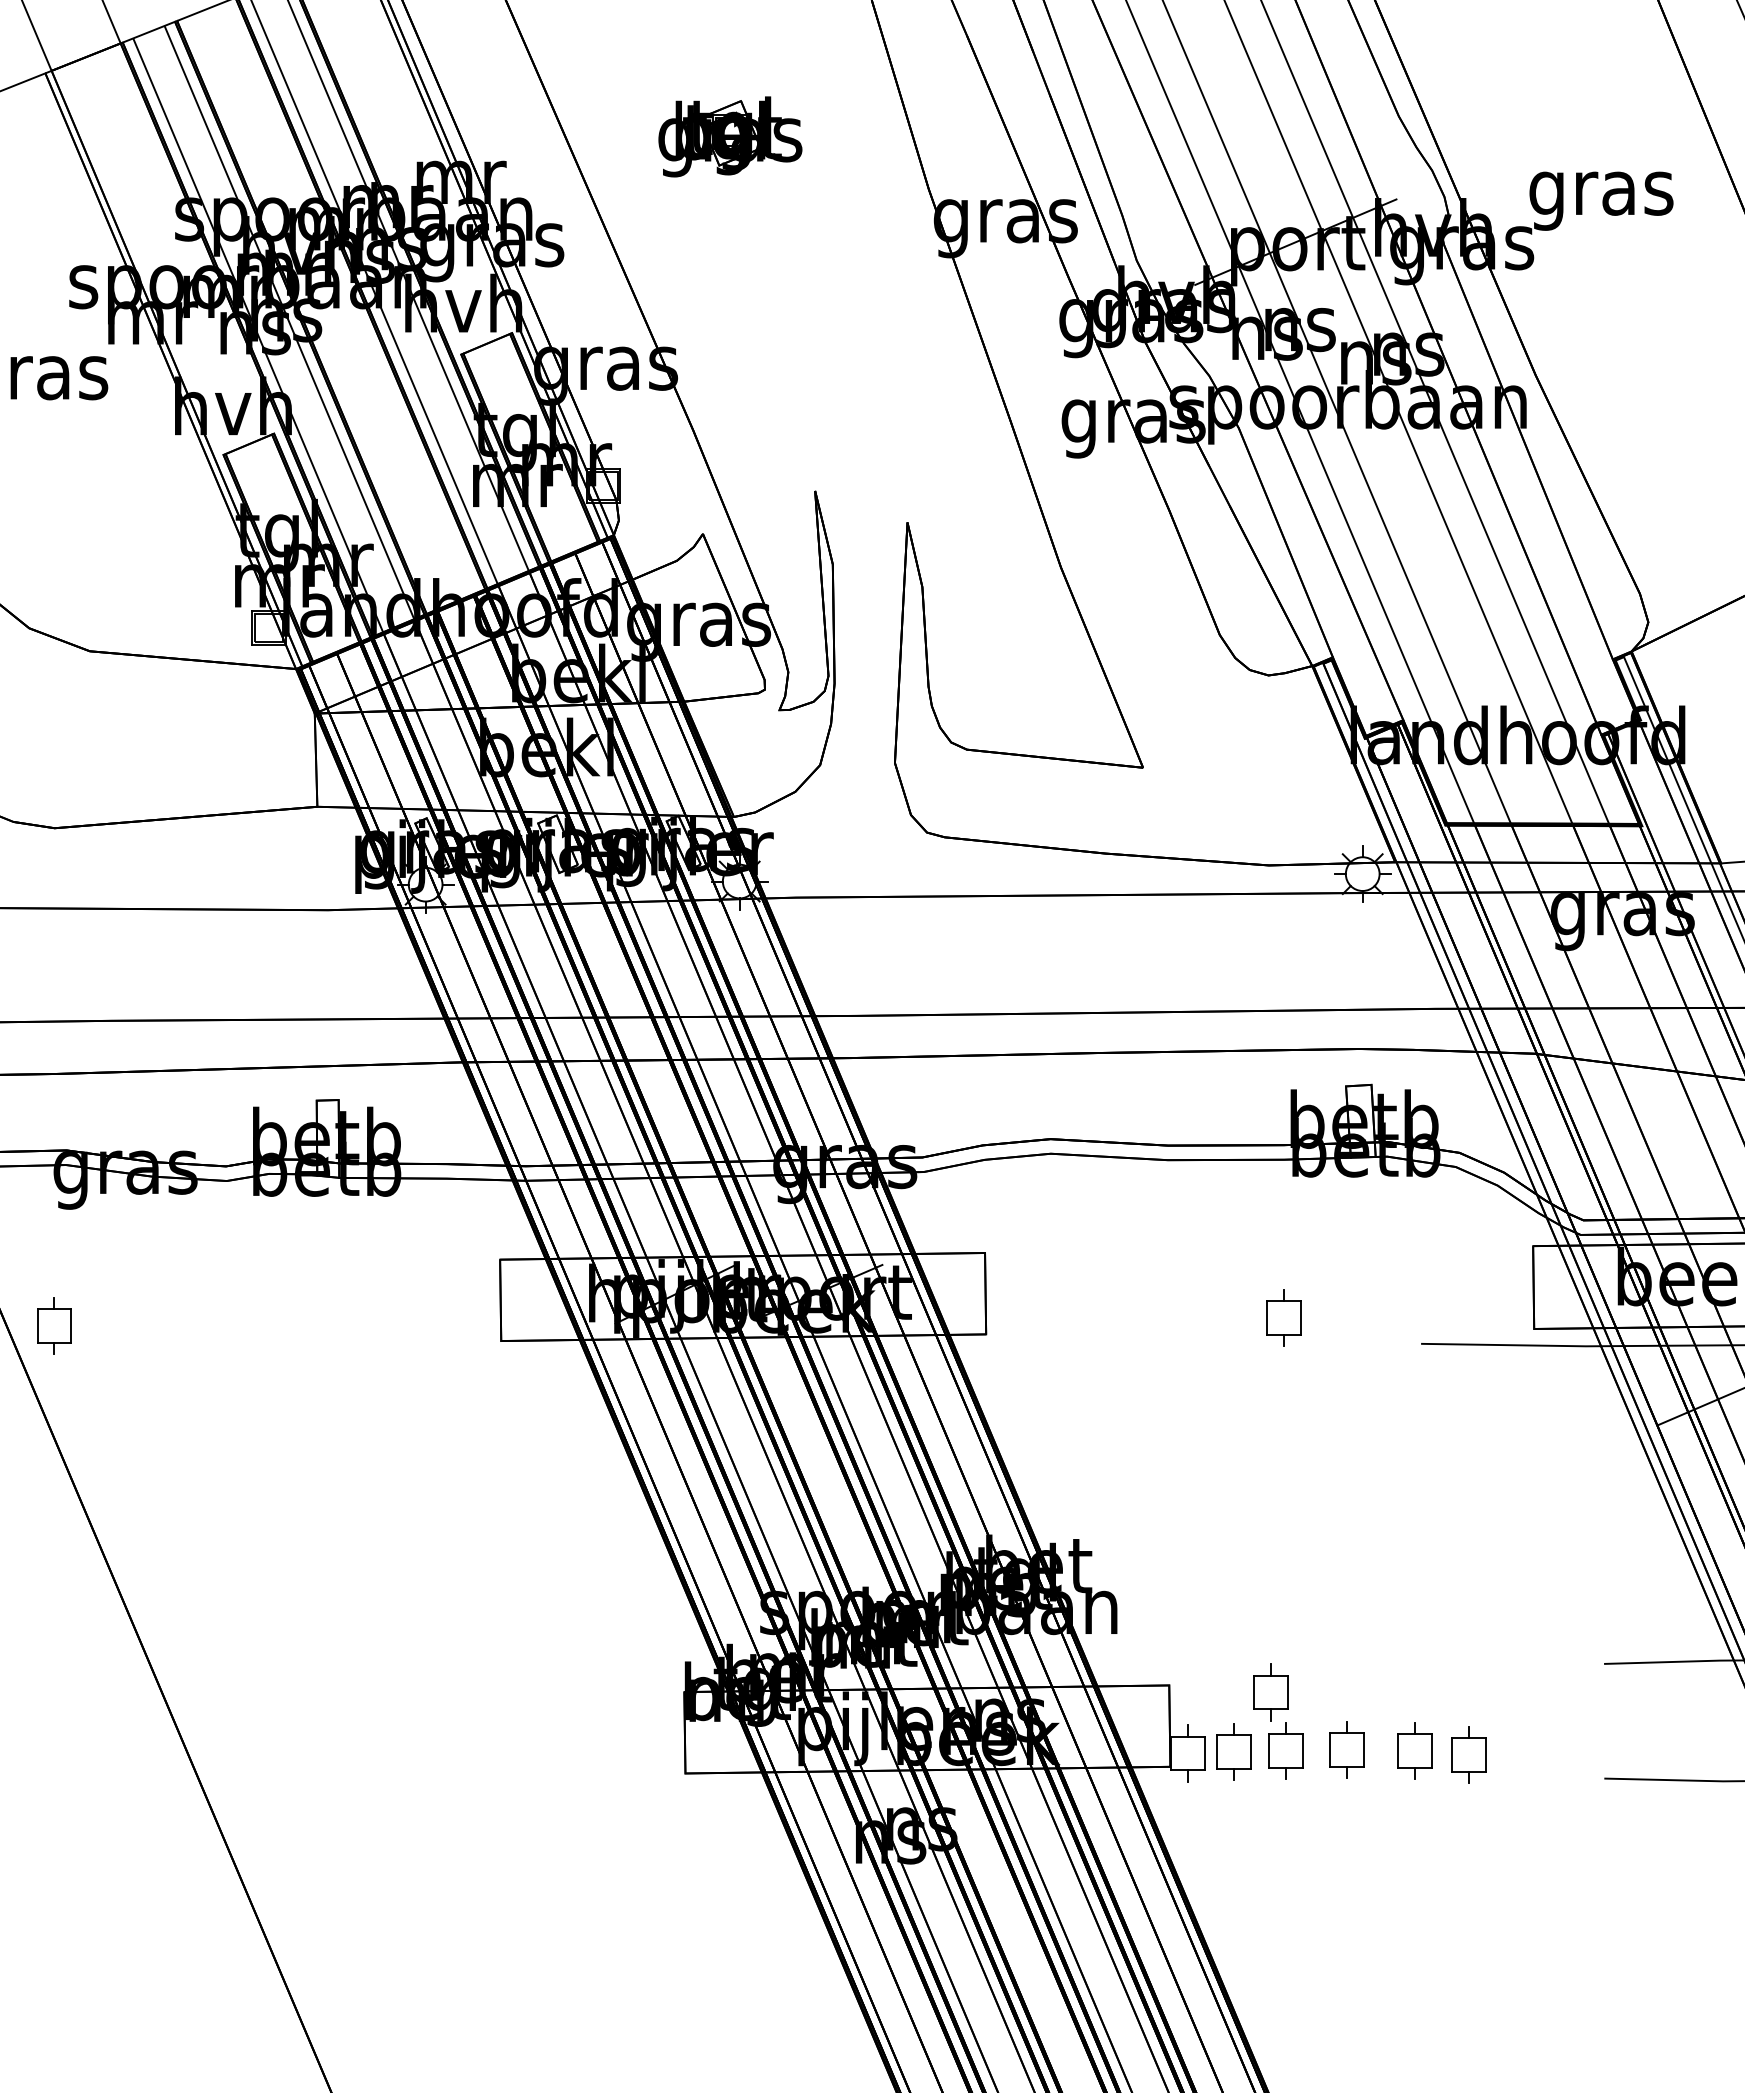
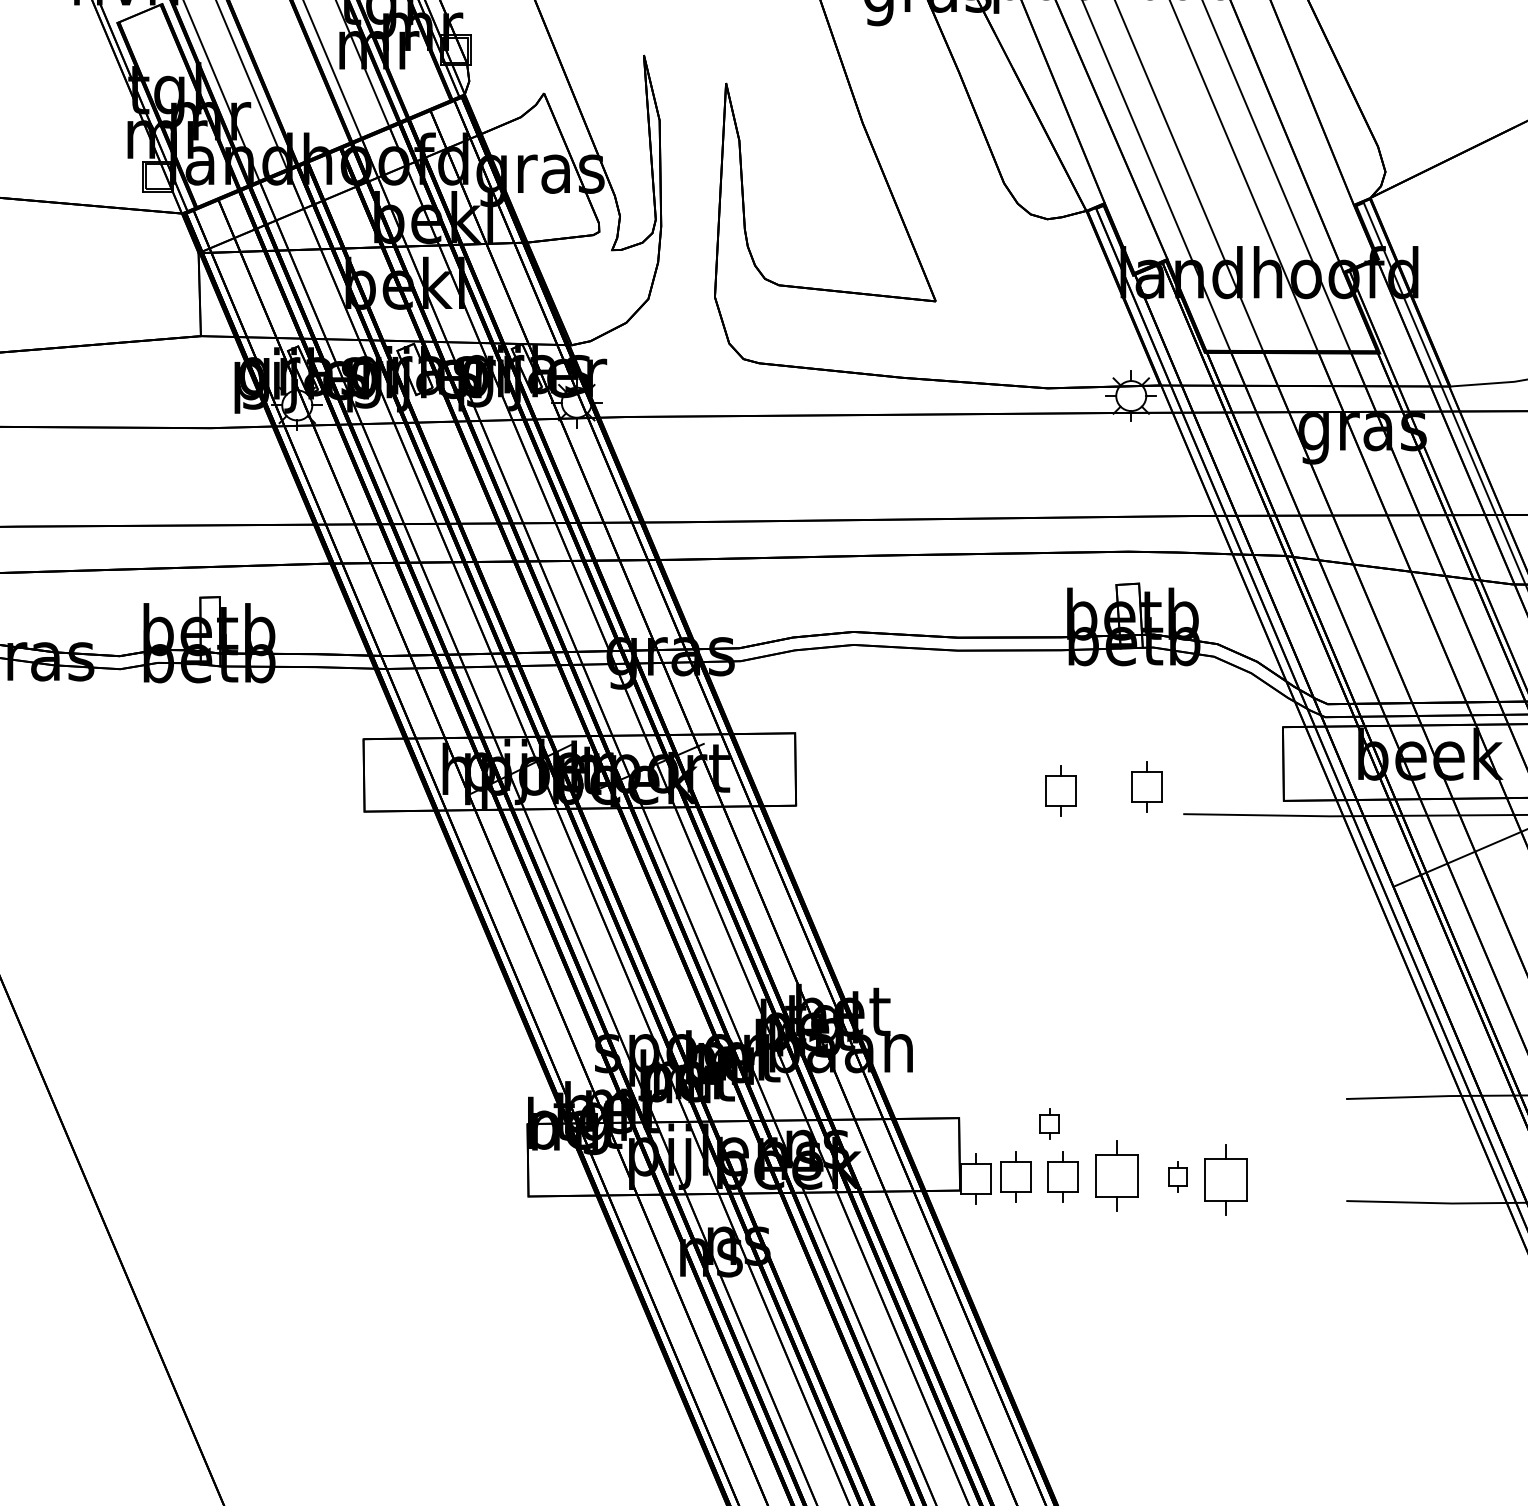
part: (1380, 1312) -> (1147, 786), added
part: (1270, 1692) -> (1049, 1124), size x0.6
part: (1346, 1749) -> (1116, 1175), size x1.4
part: (1414, 1750) -> (1177, 1176), size x0.6
part: (1468, 1754) -> (1225, 1179), size x1.4

